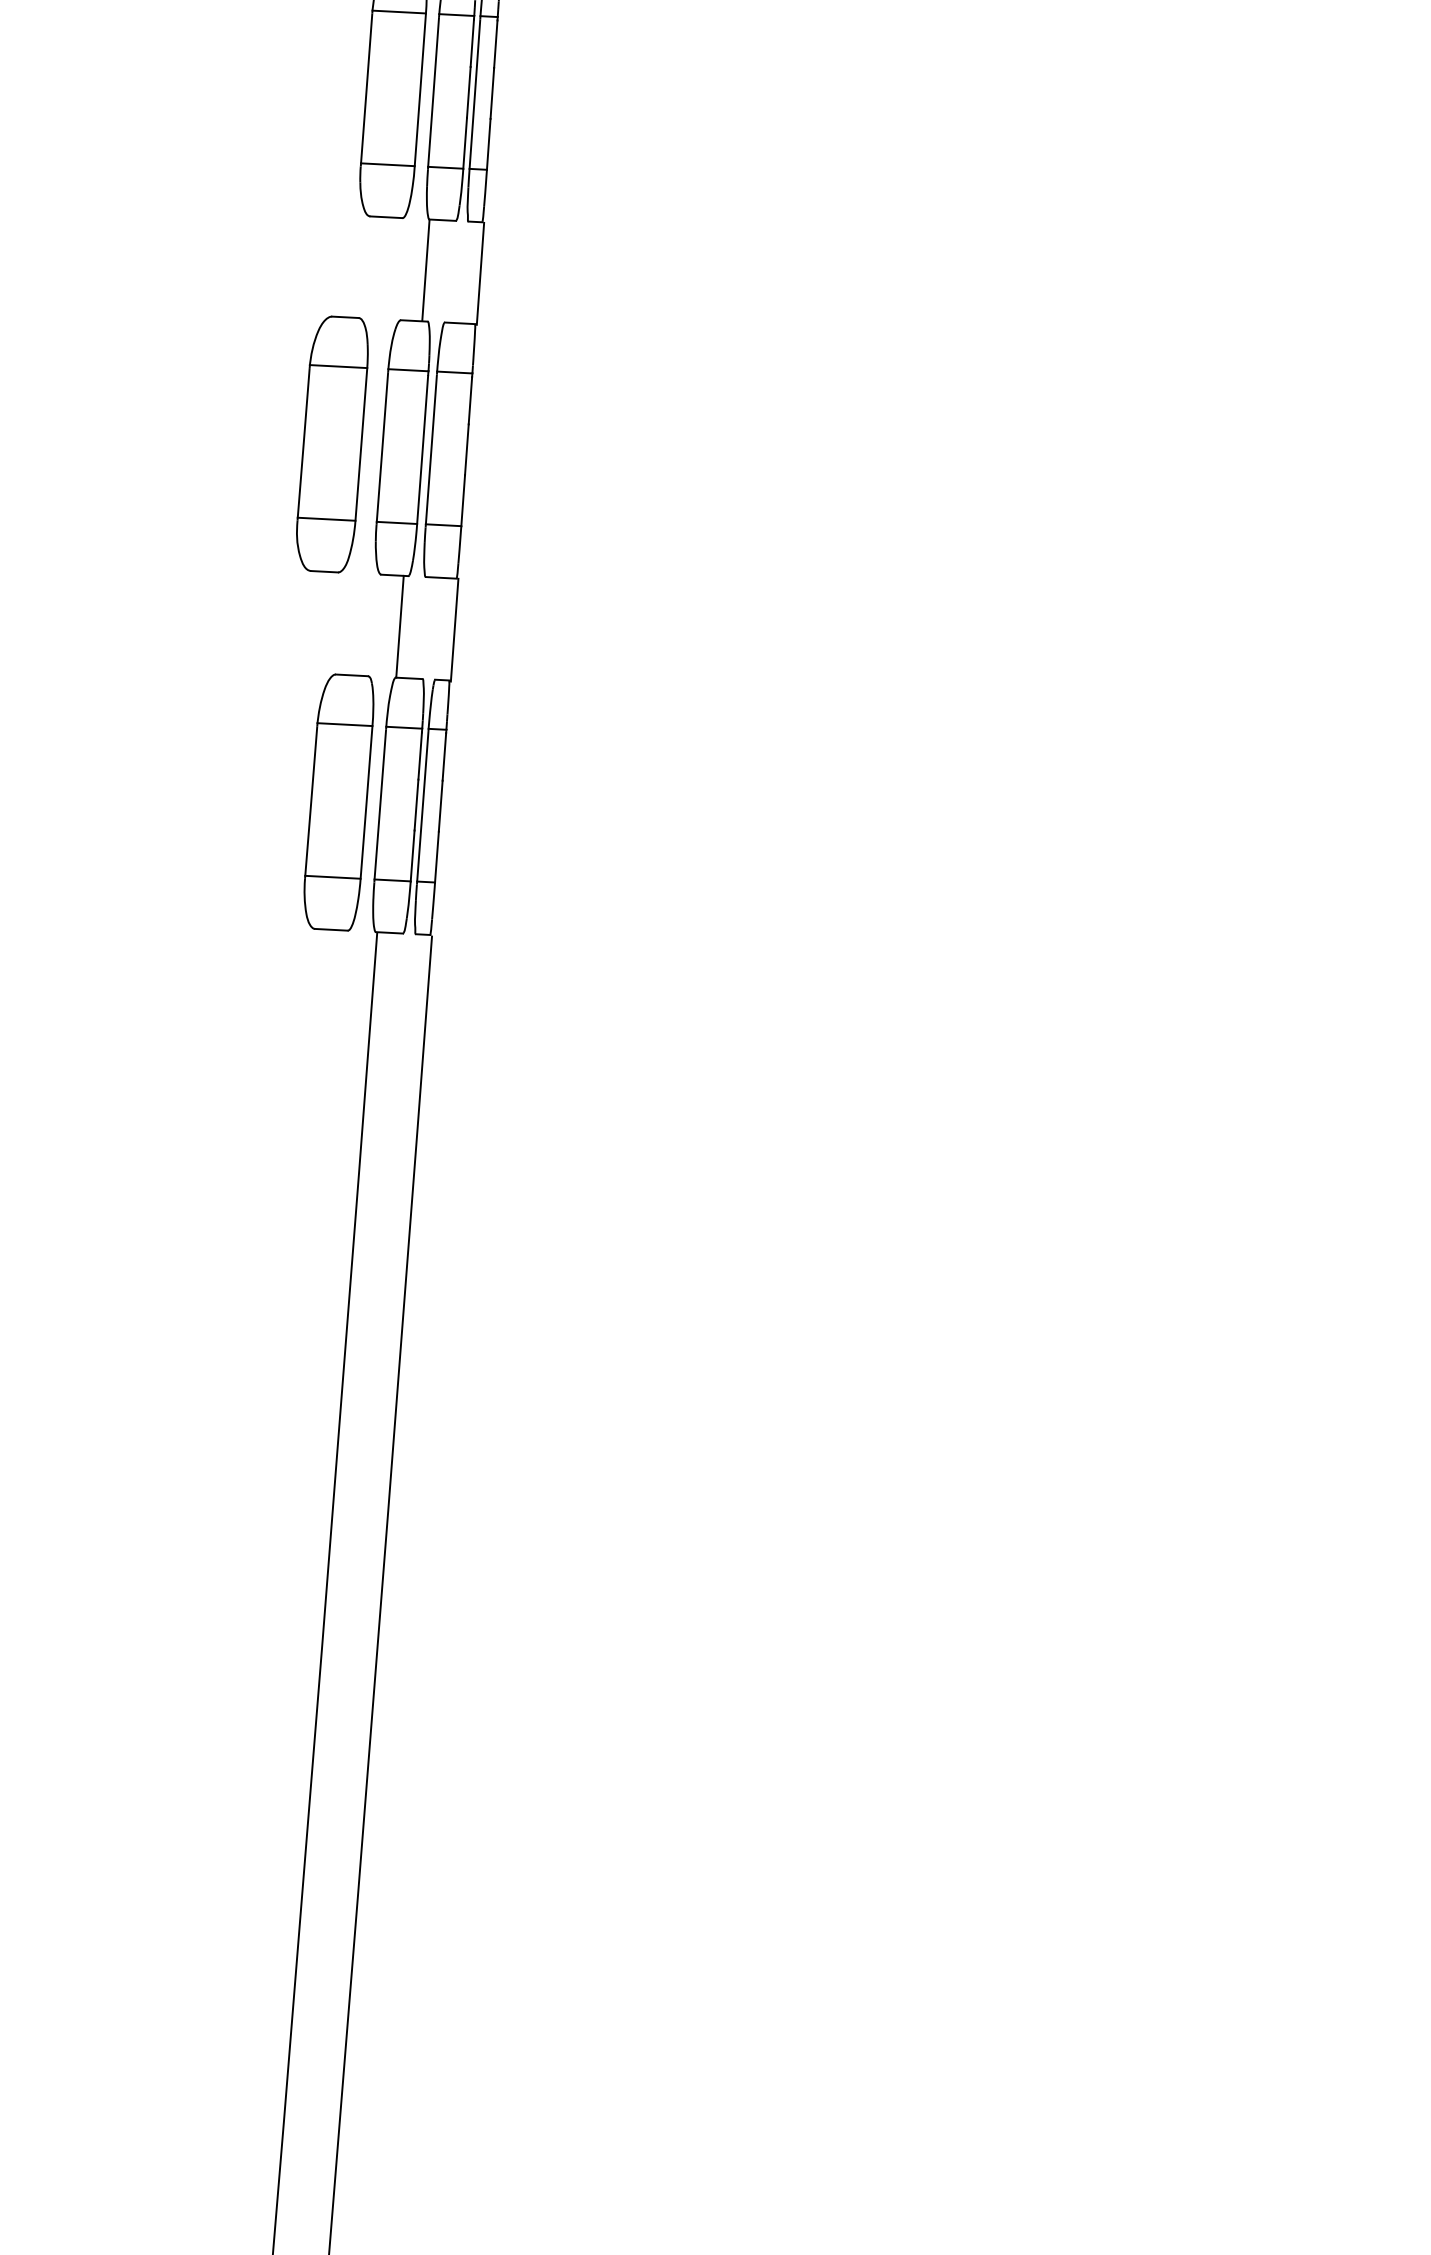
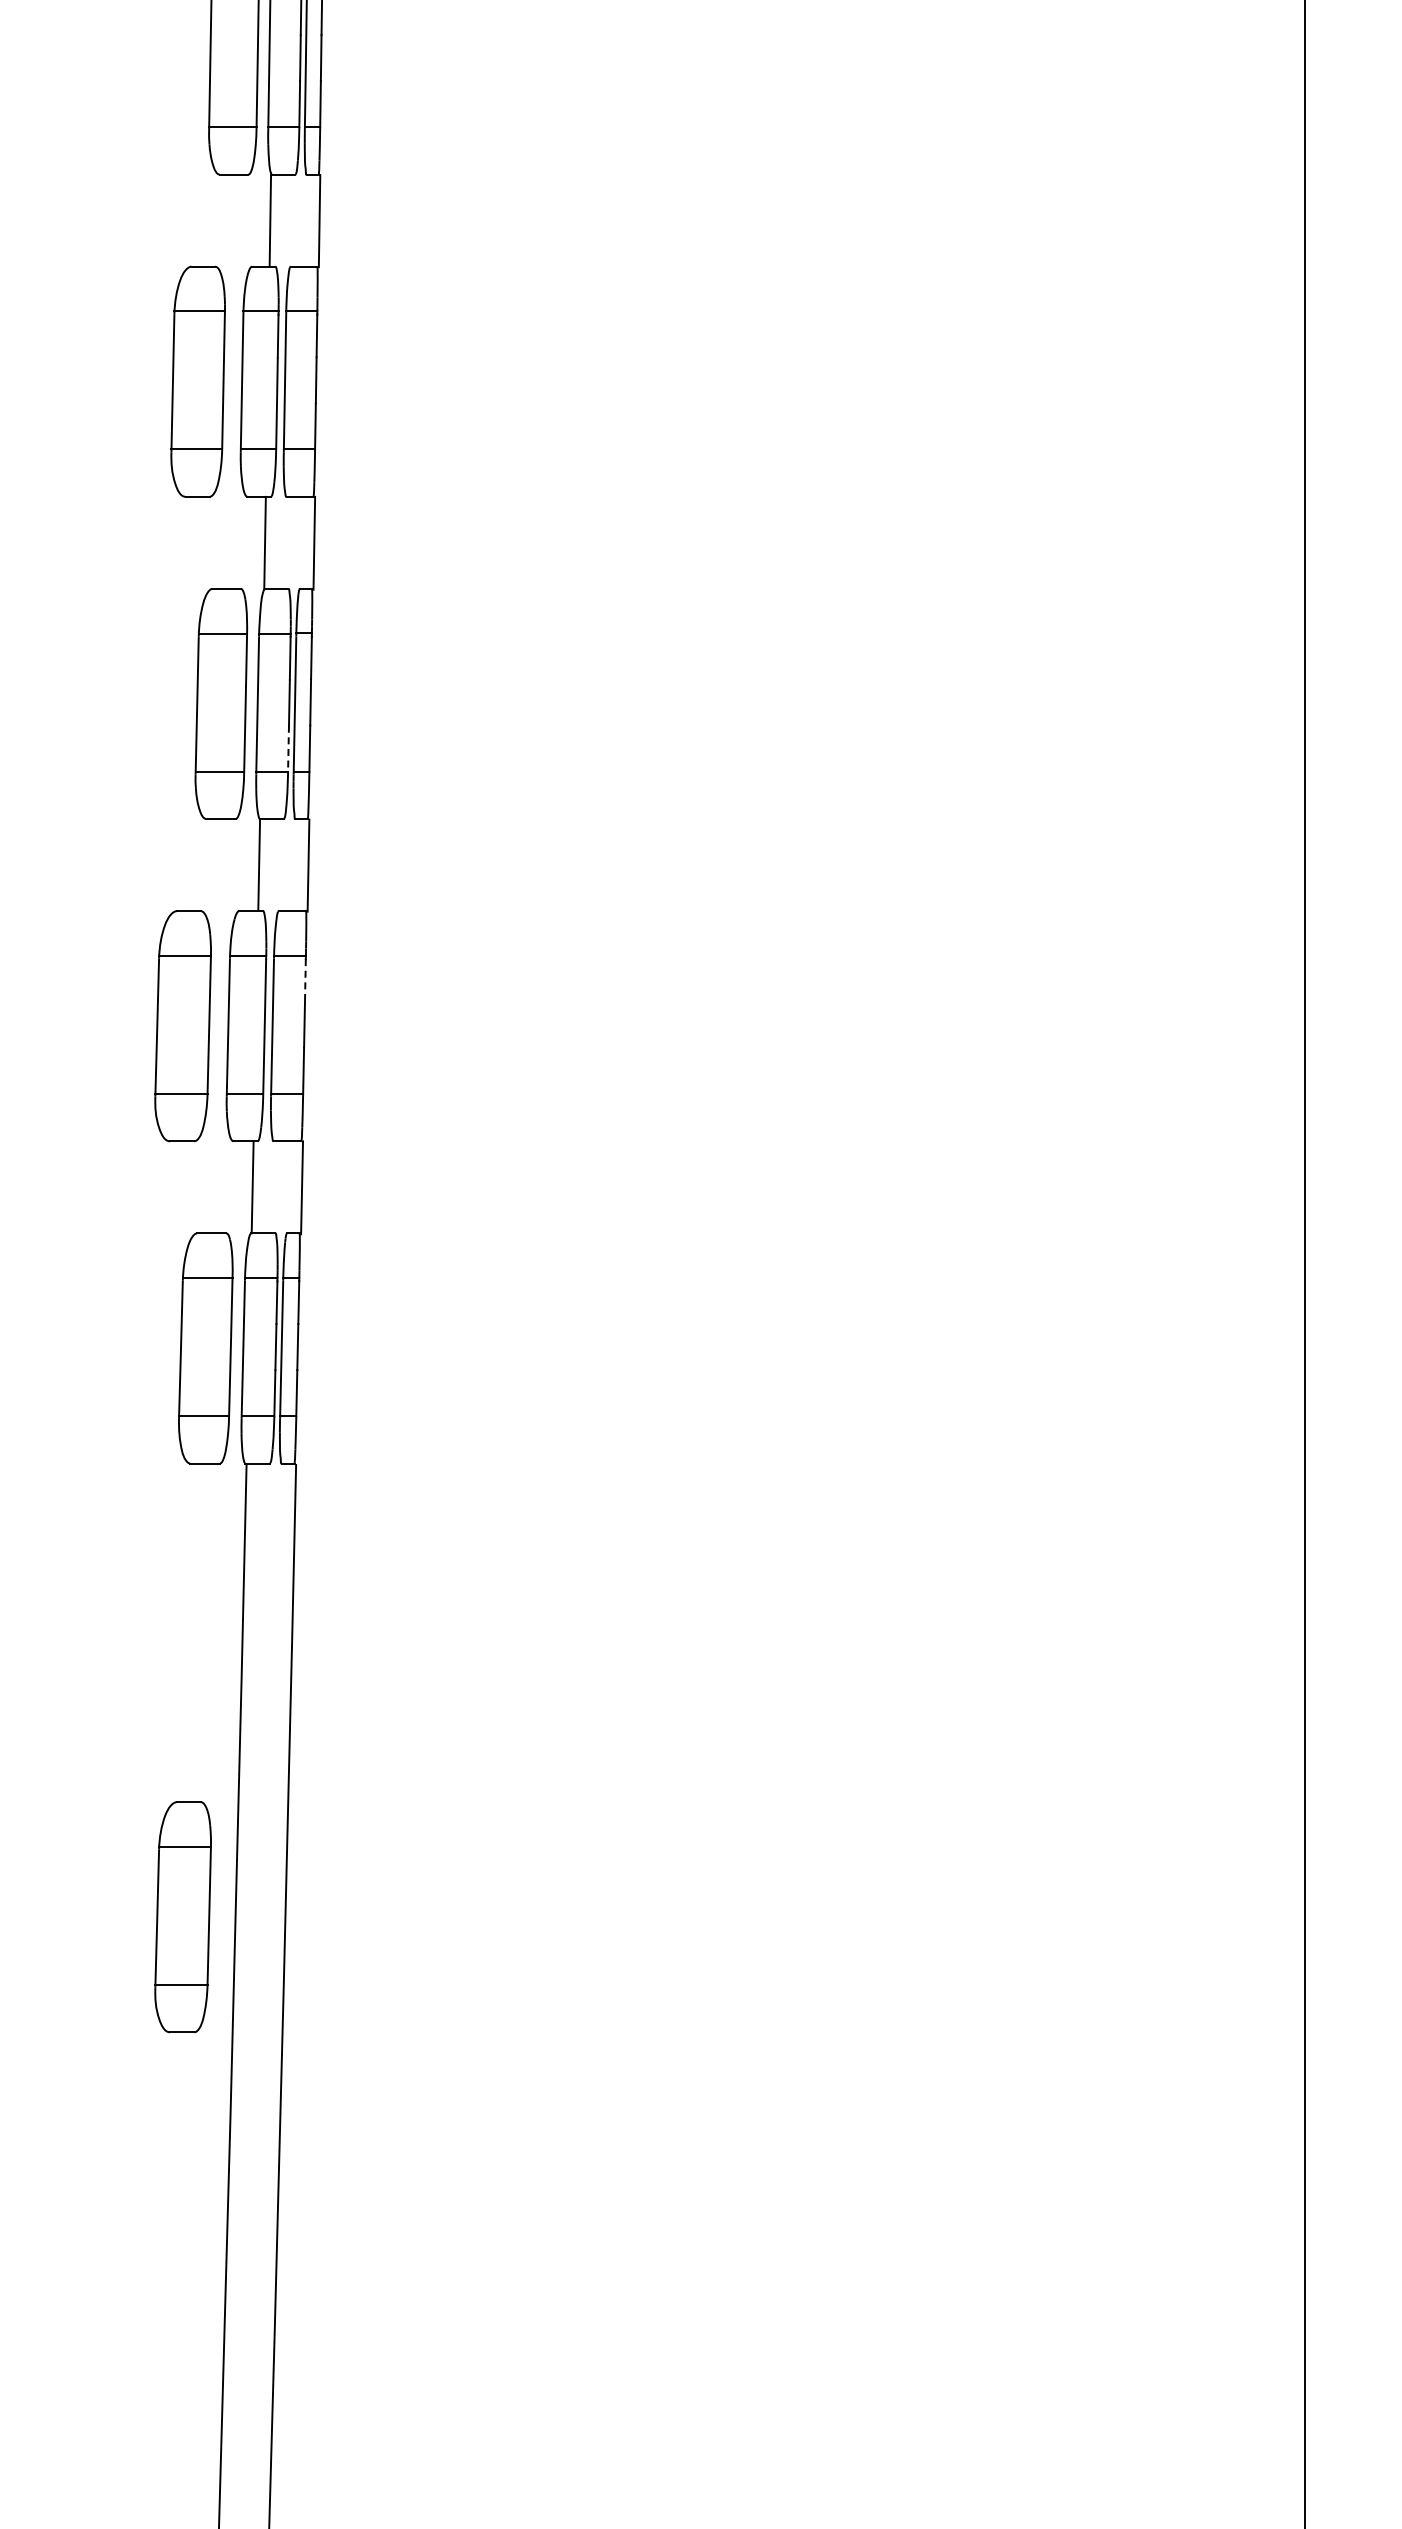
line: (465, 143) -> (288, 748), solid -> dashed
line: (470, 400) -> (305, 980), solid -> dashed
part: (279, 1431) -> (182, 1917), added

